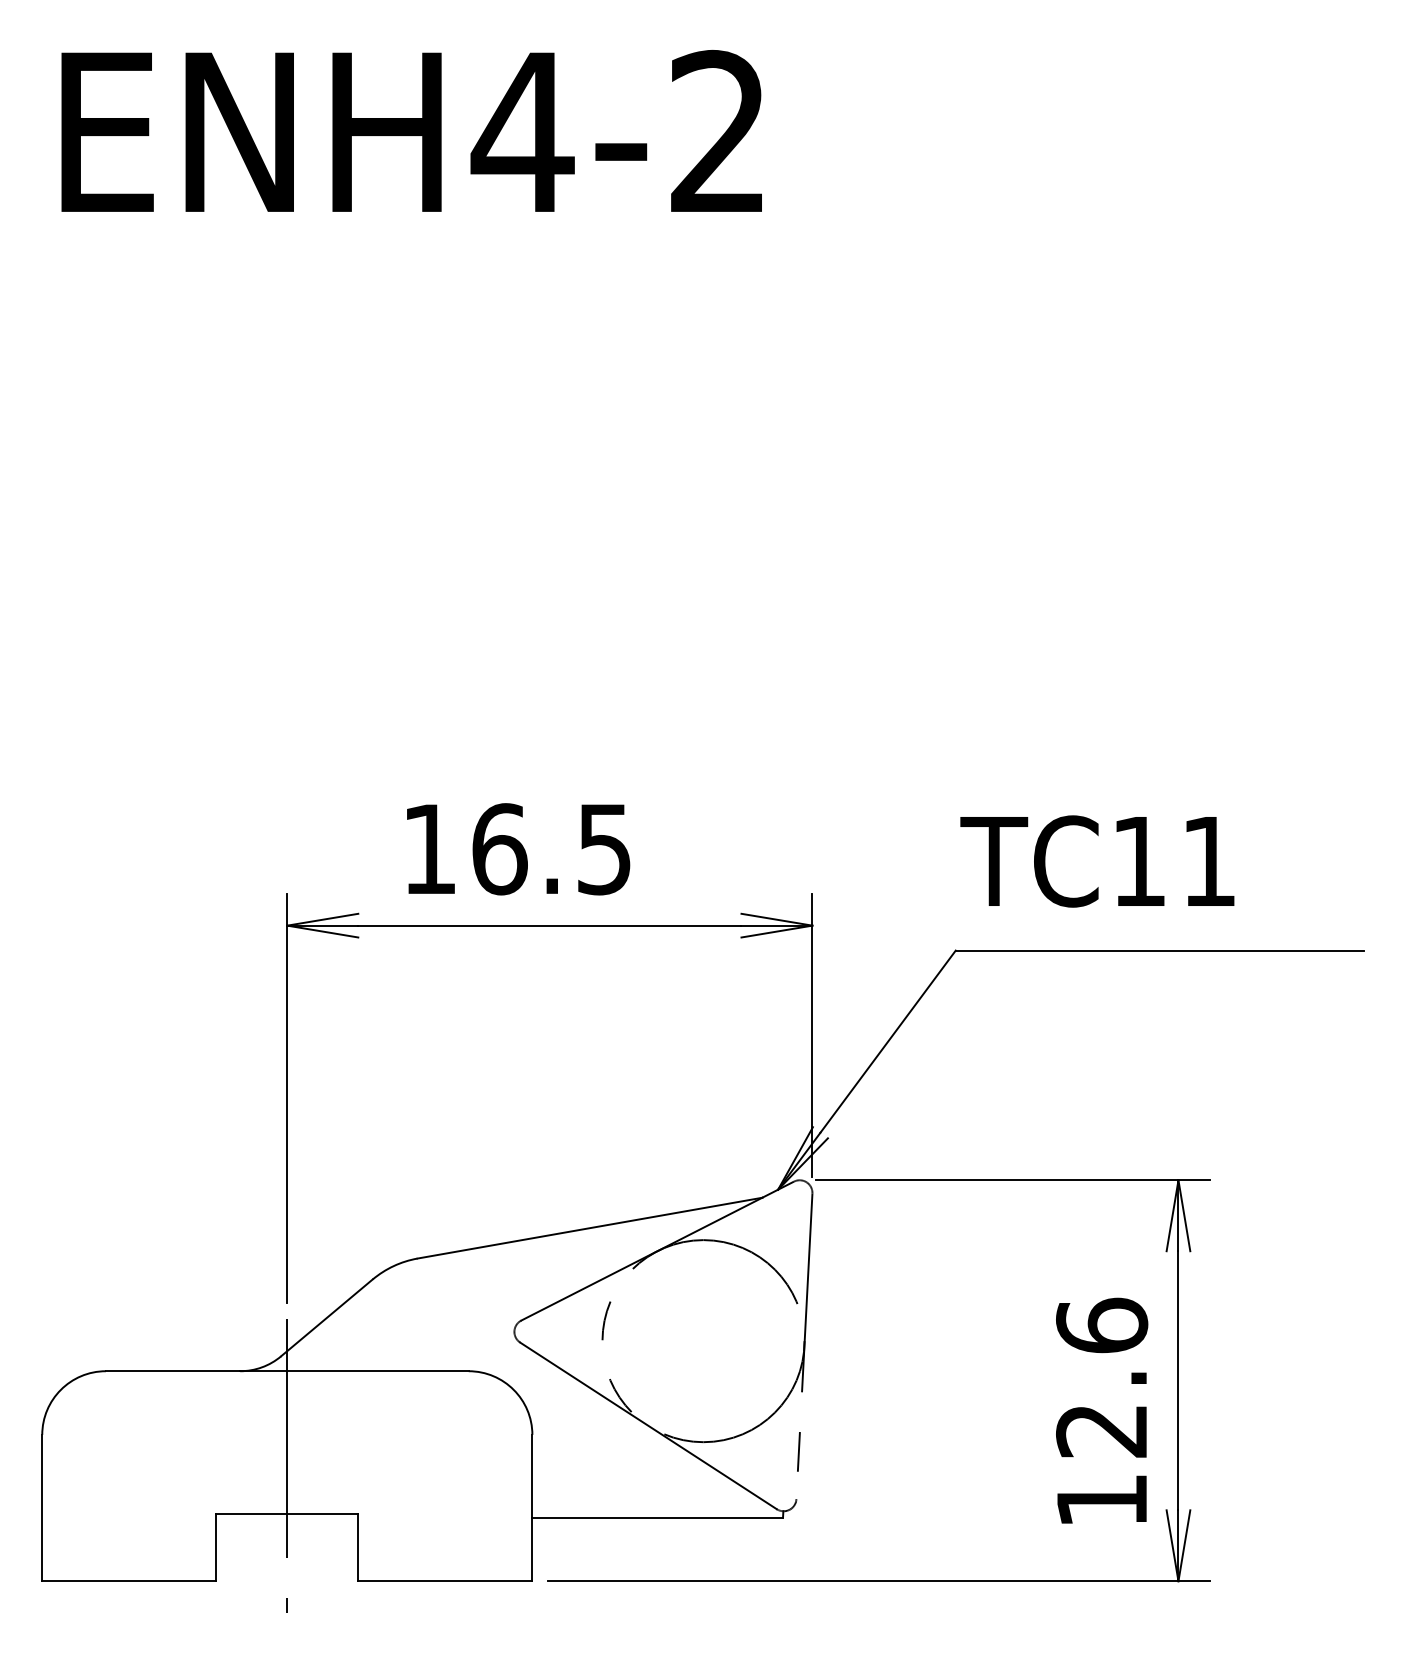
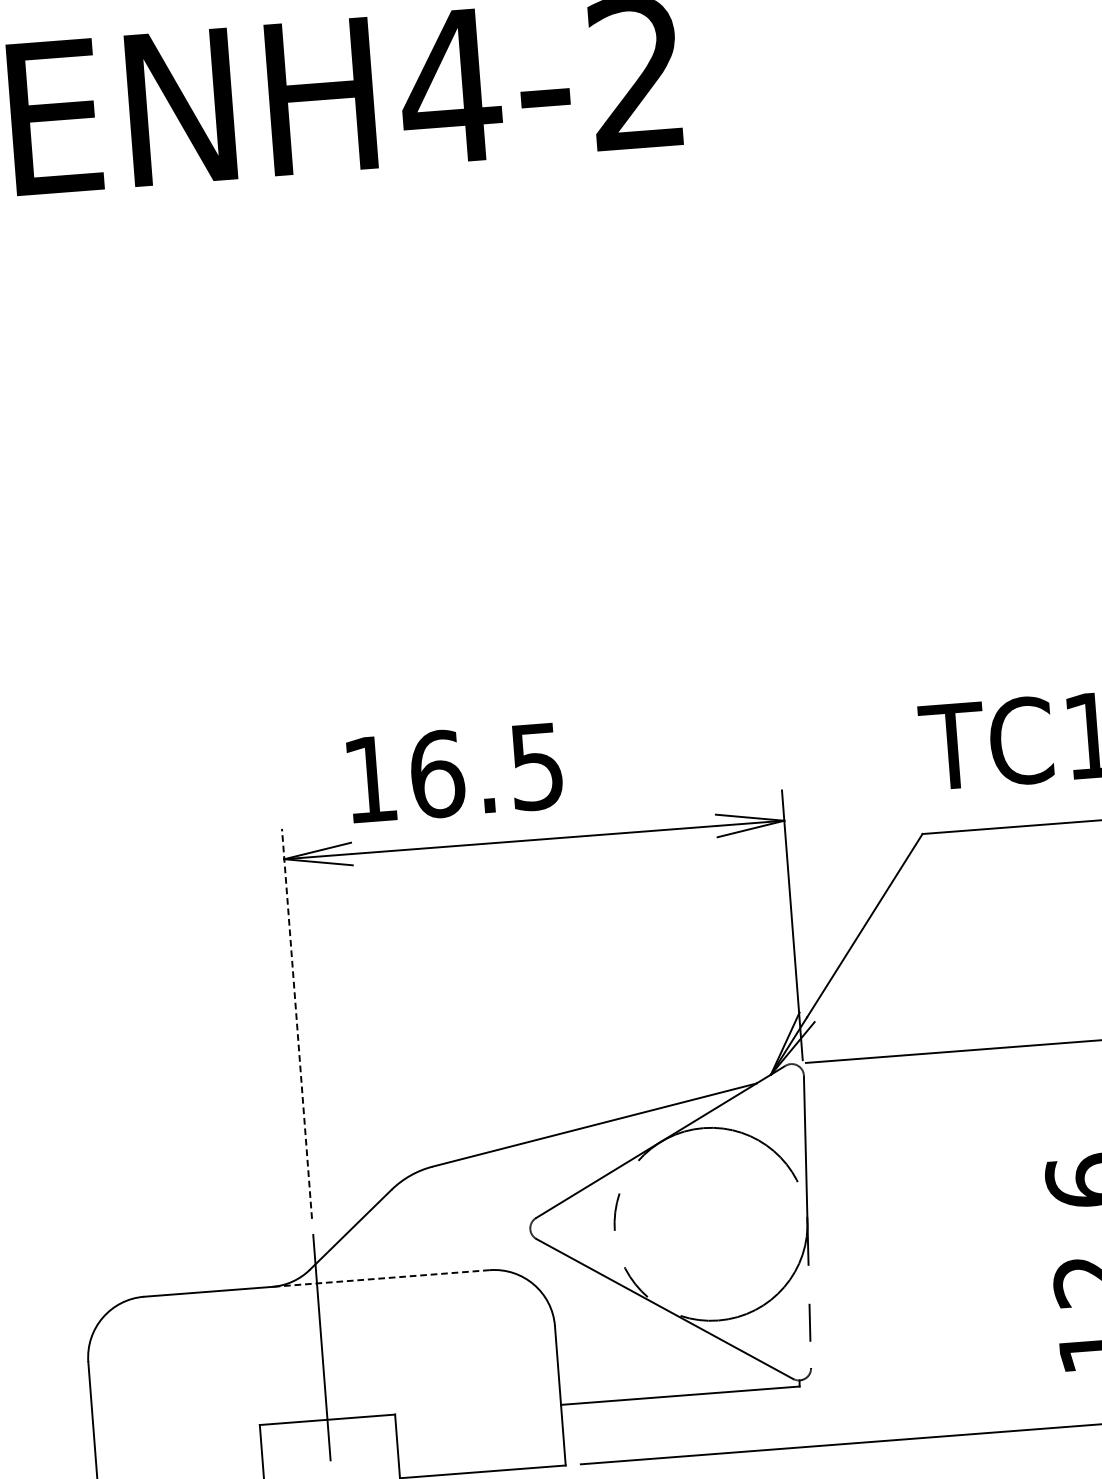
text: (518, 849) -> (455, 773), moved
line: (287, 1098) -> (297, 1023), solid -> dashed
line: (353, 1371) -> (380, 1278), solid -> dashed

